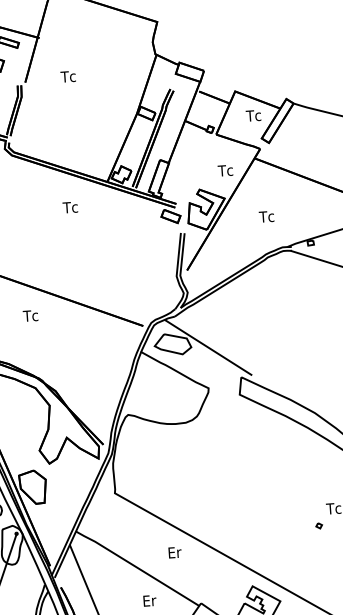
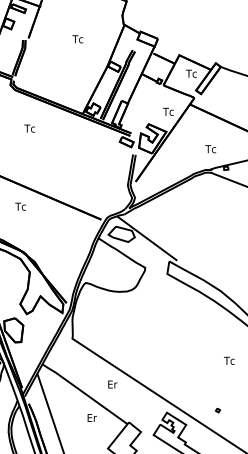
text: (67, 77) -> (77, 39), moved
text: (70, 207) -> (29, 128), moved
text: (266, 217) -> (210, 149), moved
part: (318, 525) -> (217, 410), moved

